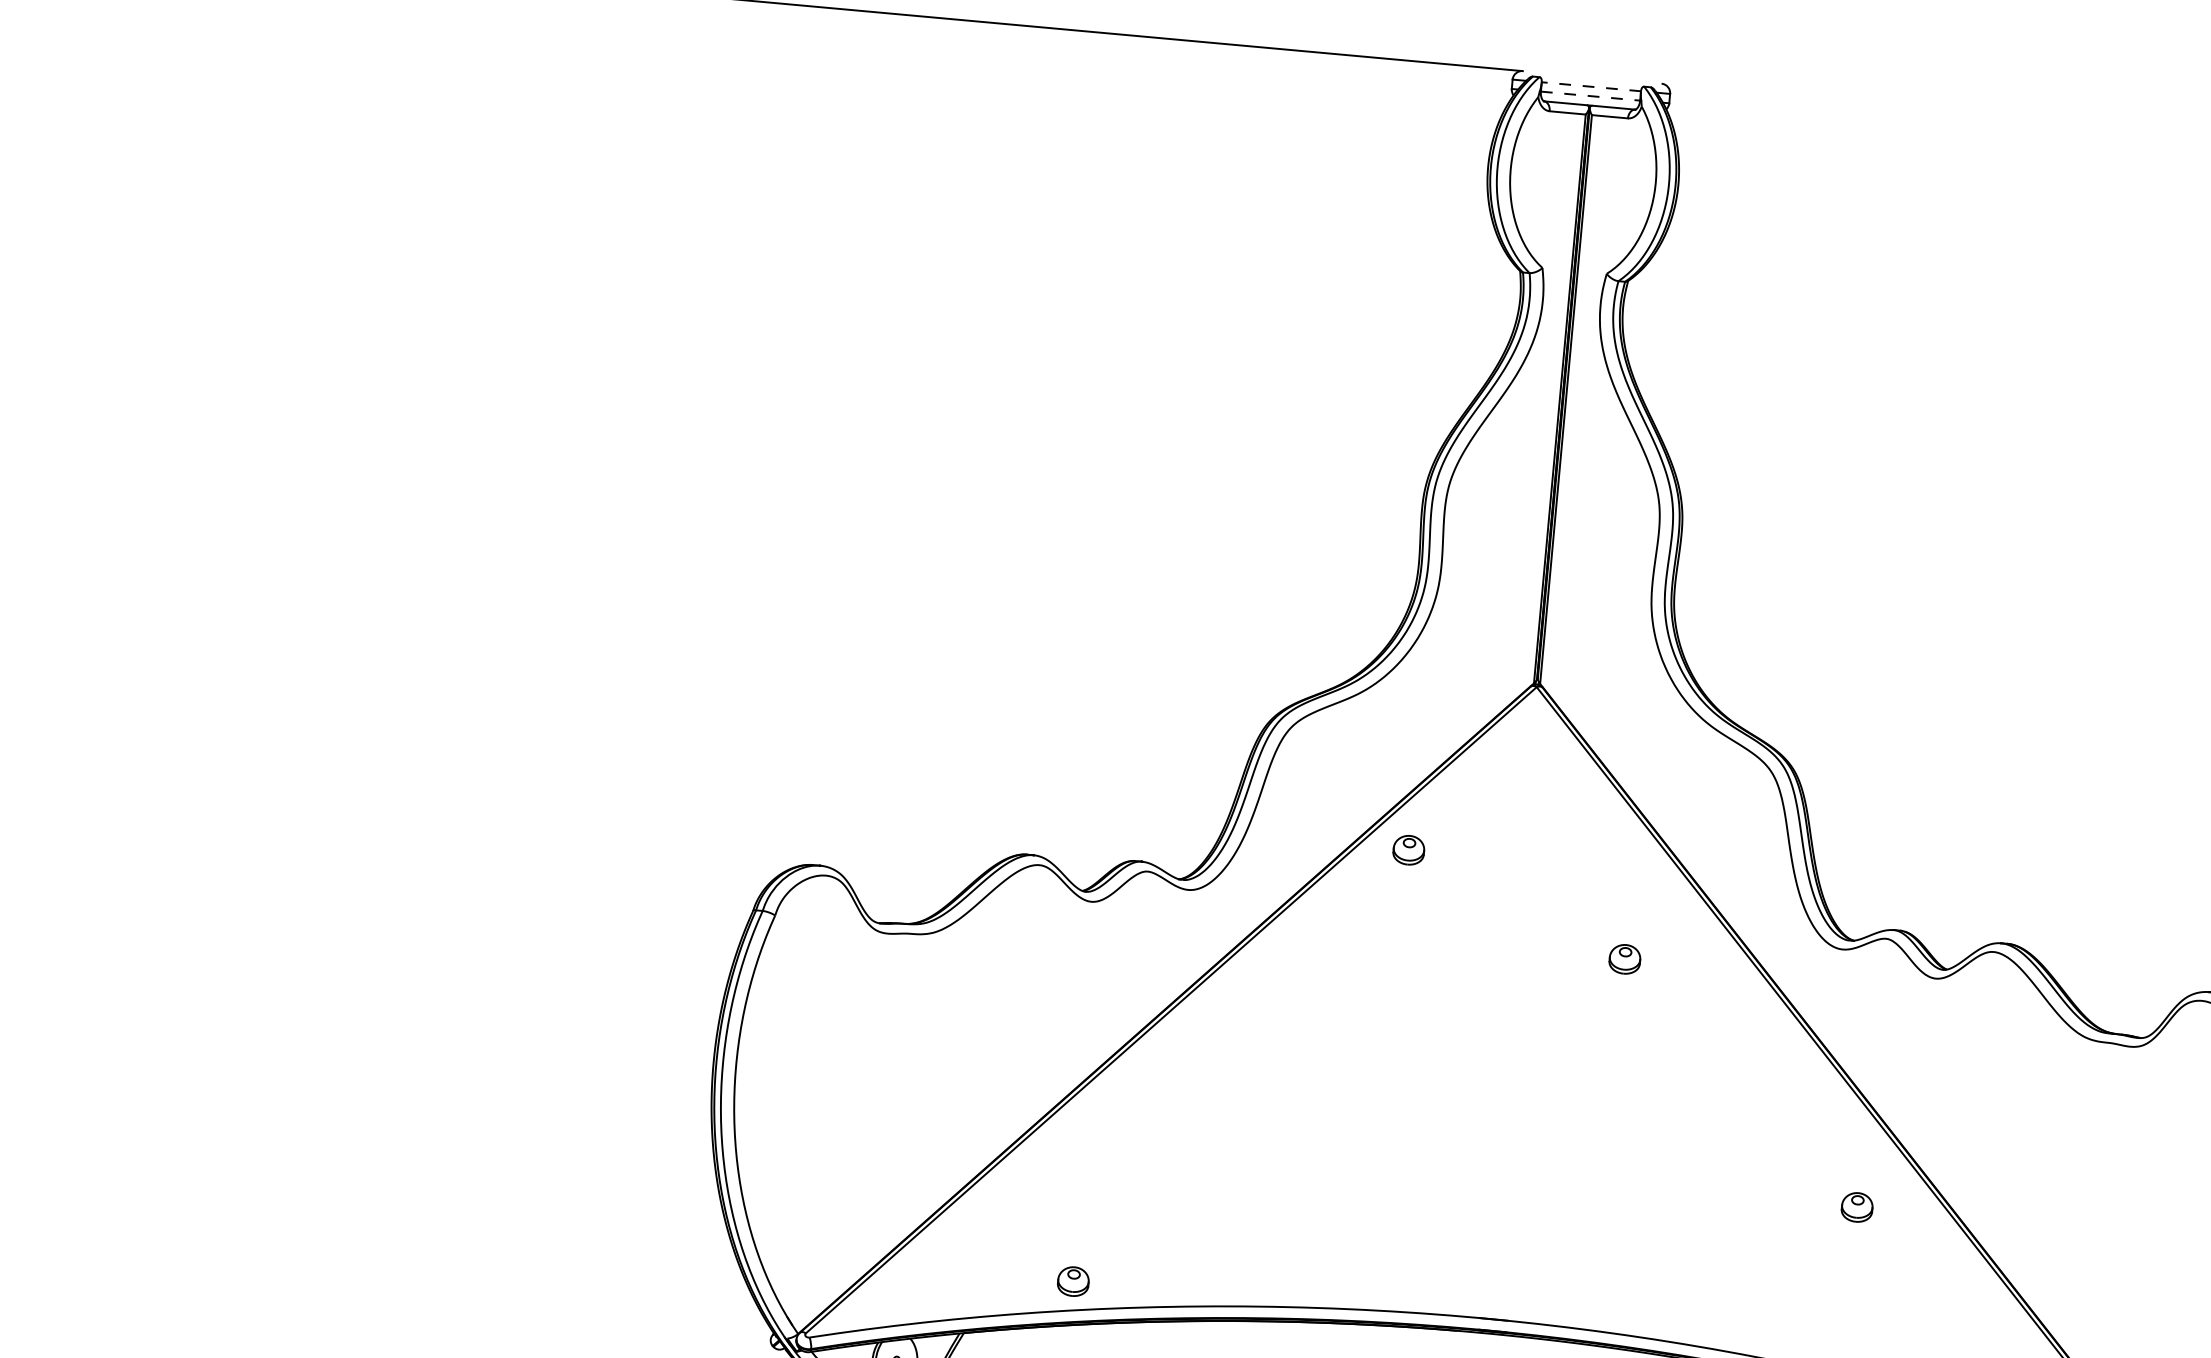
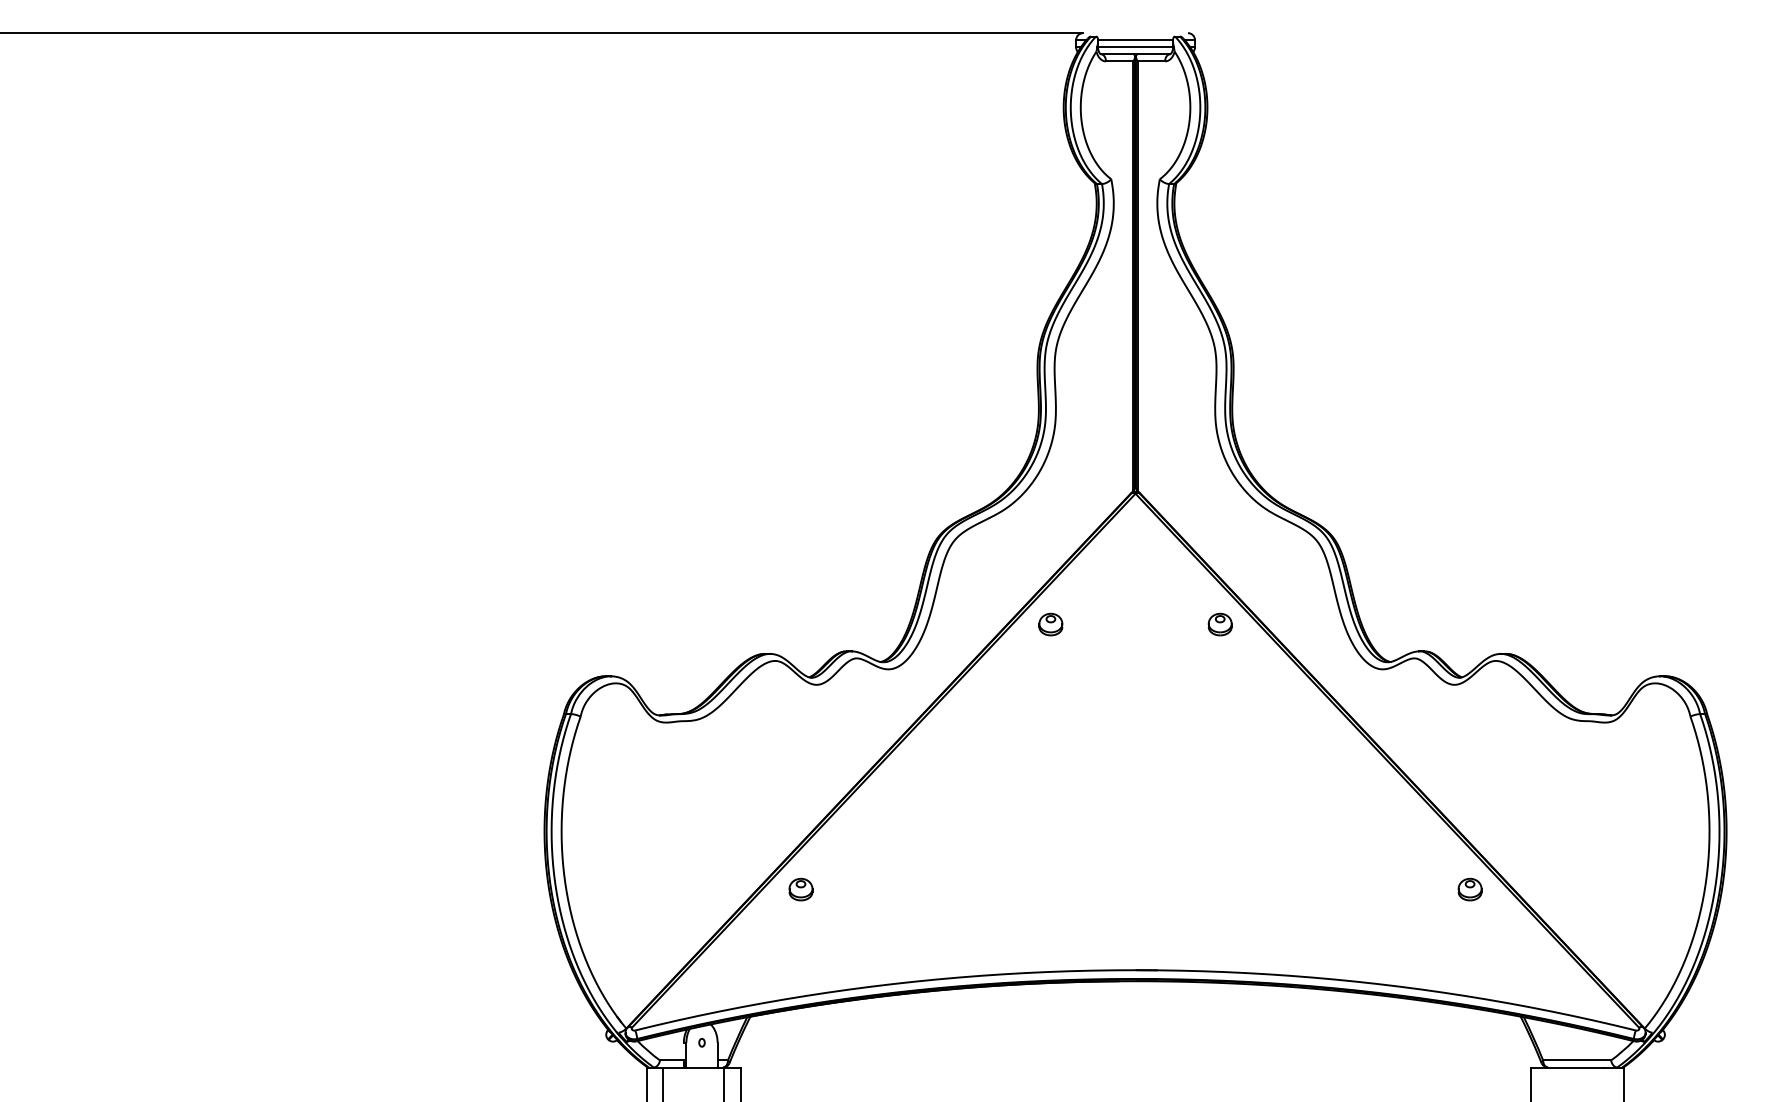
line: (1591, 87) -> (1135, 40), dashed -> solid
line: (1591, 96) -> (1136, 47), dashed -> solid
part: (1624, 959) -> (1219, 624), moved
part: (1856, 1207) -> (1469, 889), moved
part: (1072, 1281) -> (800, 889), moved

